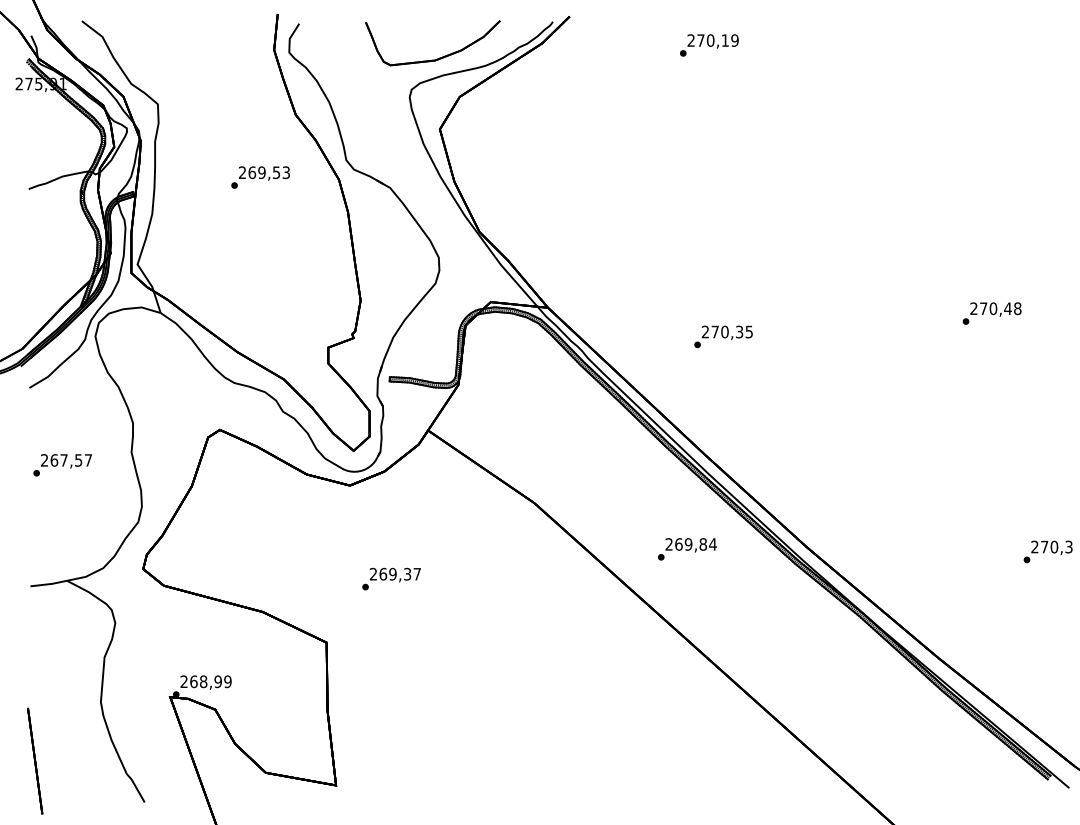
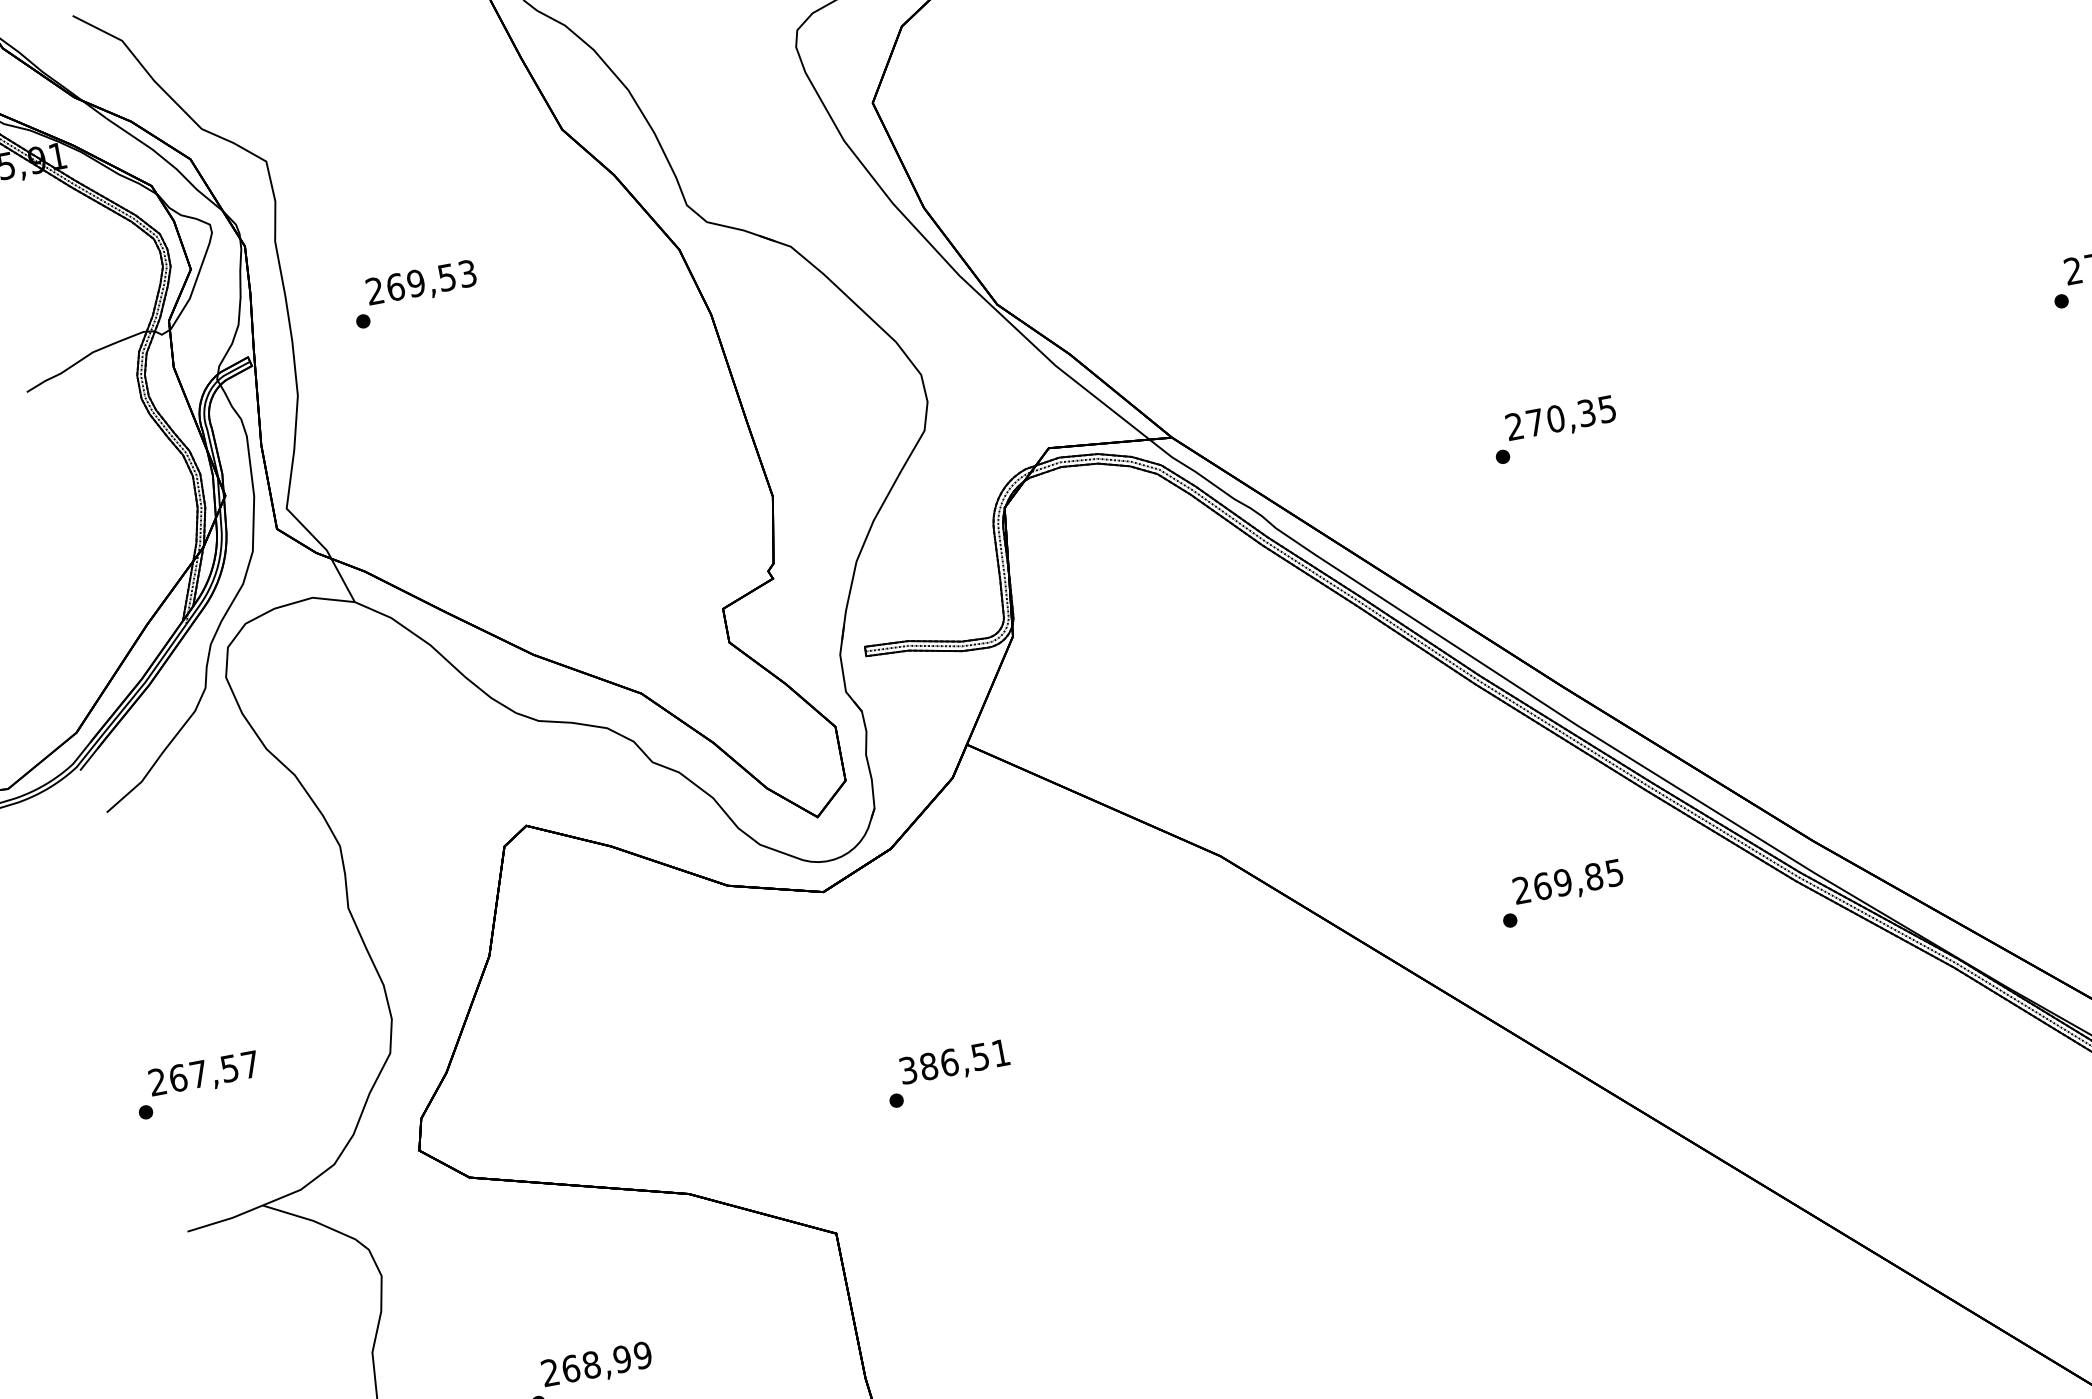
text: (260, 177) -> (414, 294), moved
text: (62, 465) -> (197, 1085), moved
text: (712, 544) -> (1613, 873), 269,84 -> 269,85
text: (394, 573) -> (952, 1060), 269,37 -> 386,51

